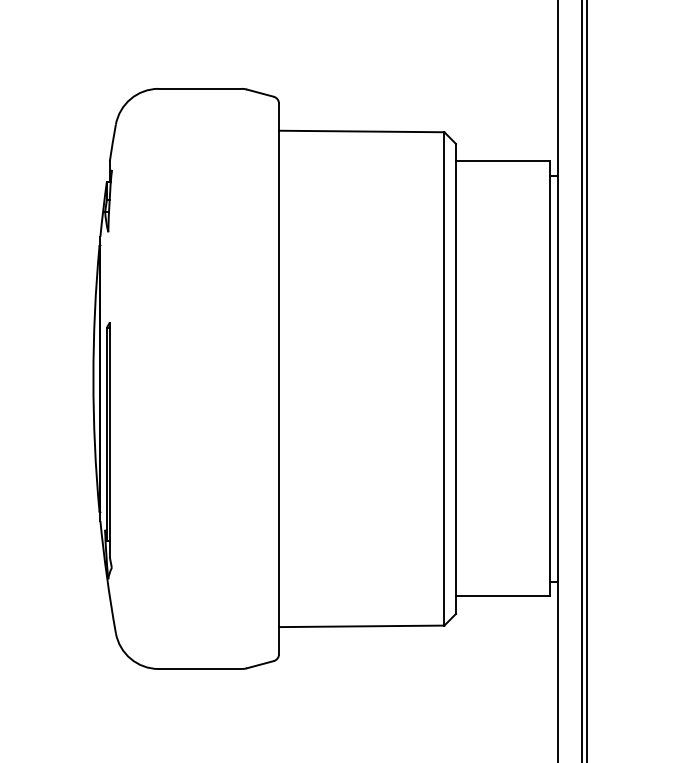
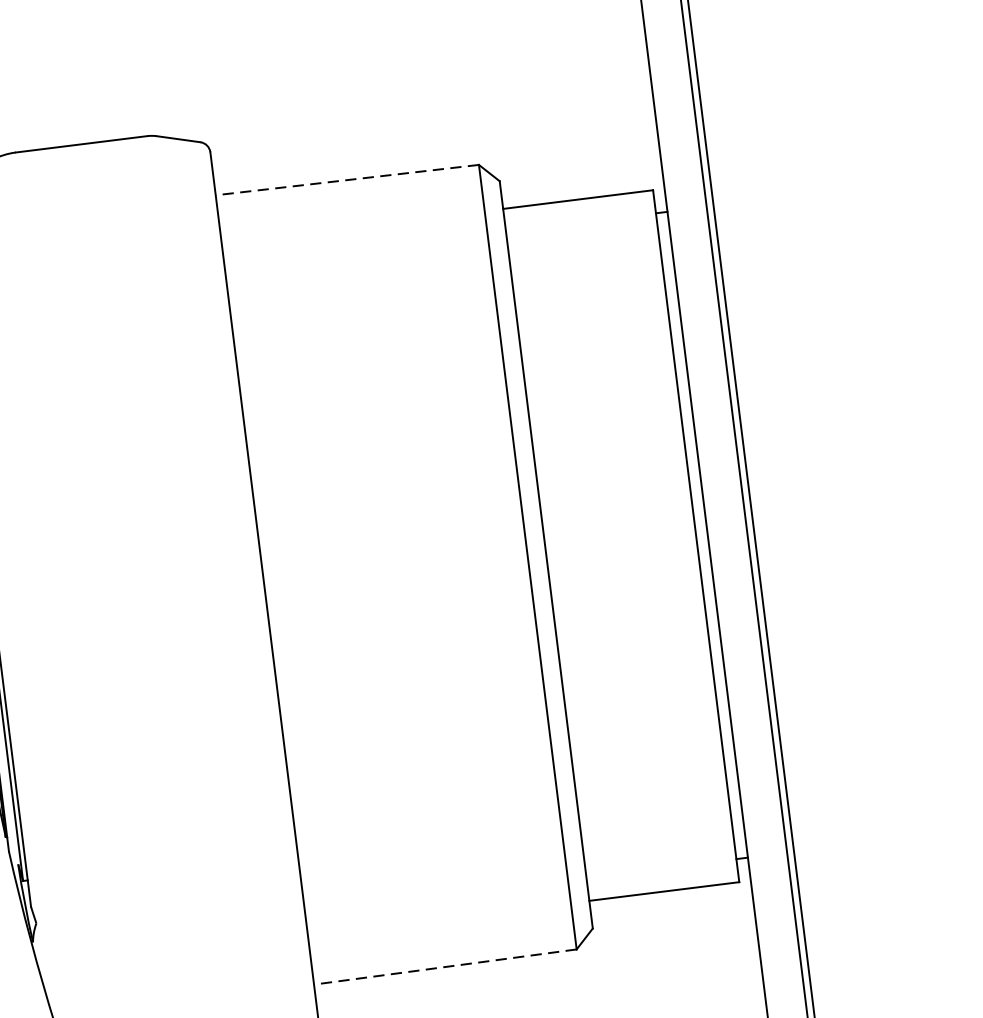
line: (361, 131) -> (346, 180), solid -> dashed
line: (361, 626) -> (444, 967), solid -> dashed

